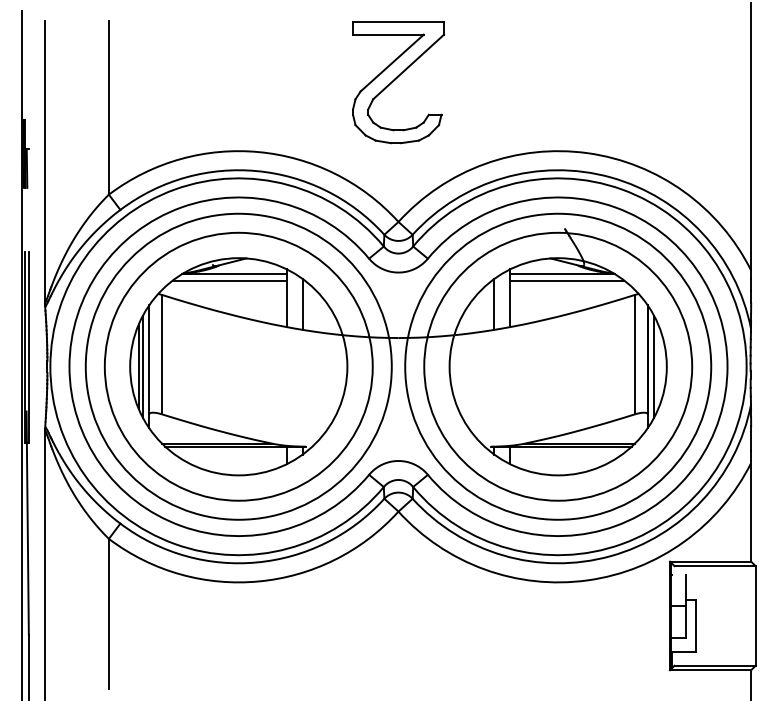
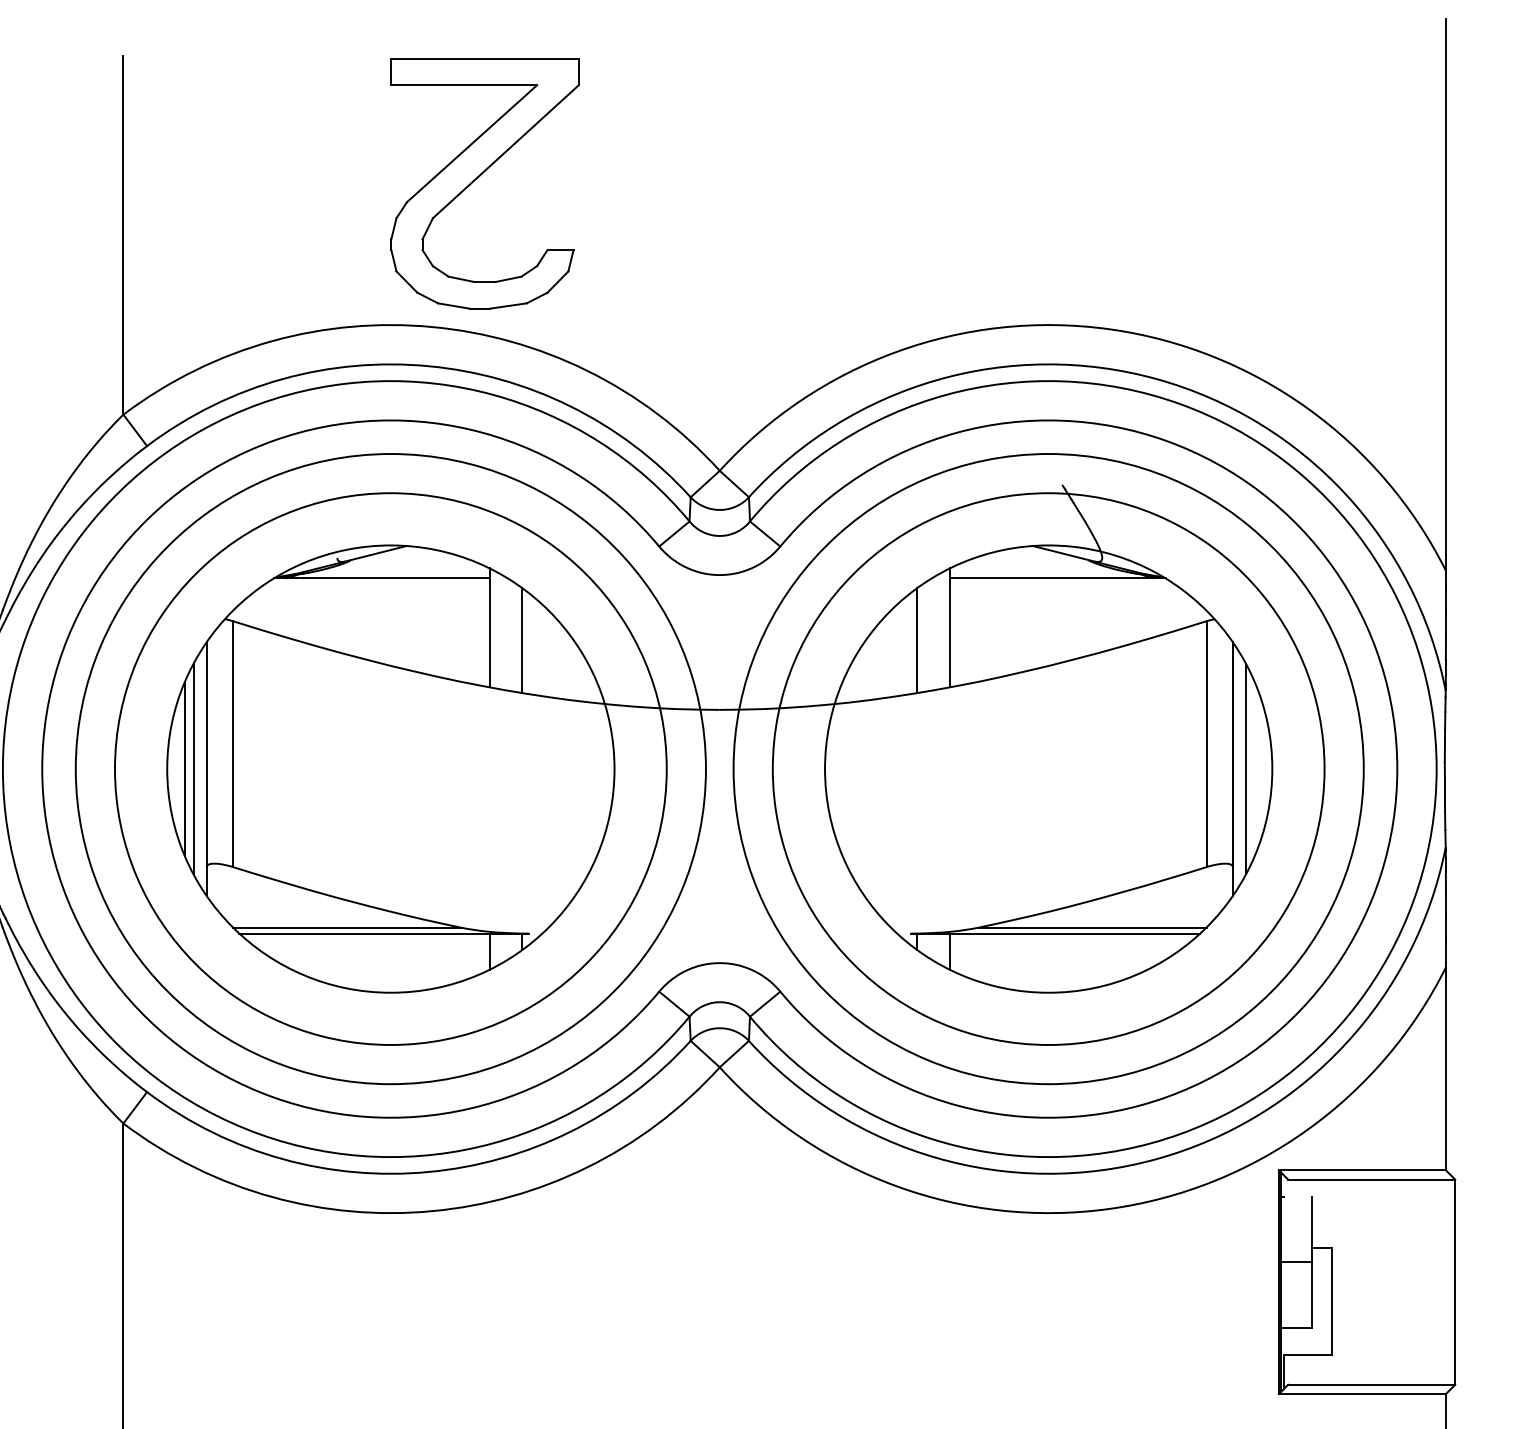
part: (398, 82) -> (485, 183), moved
line: (229, 280) -> (371, 591), removed
line: (567, 280) -> (1067, 591), removed

